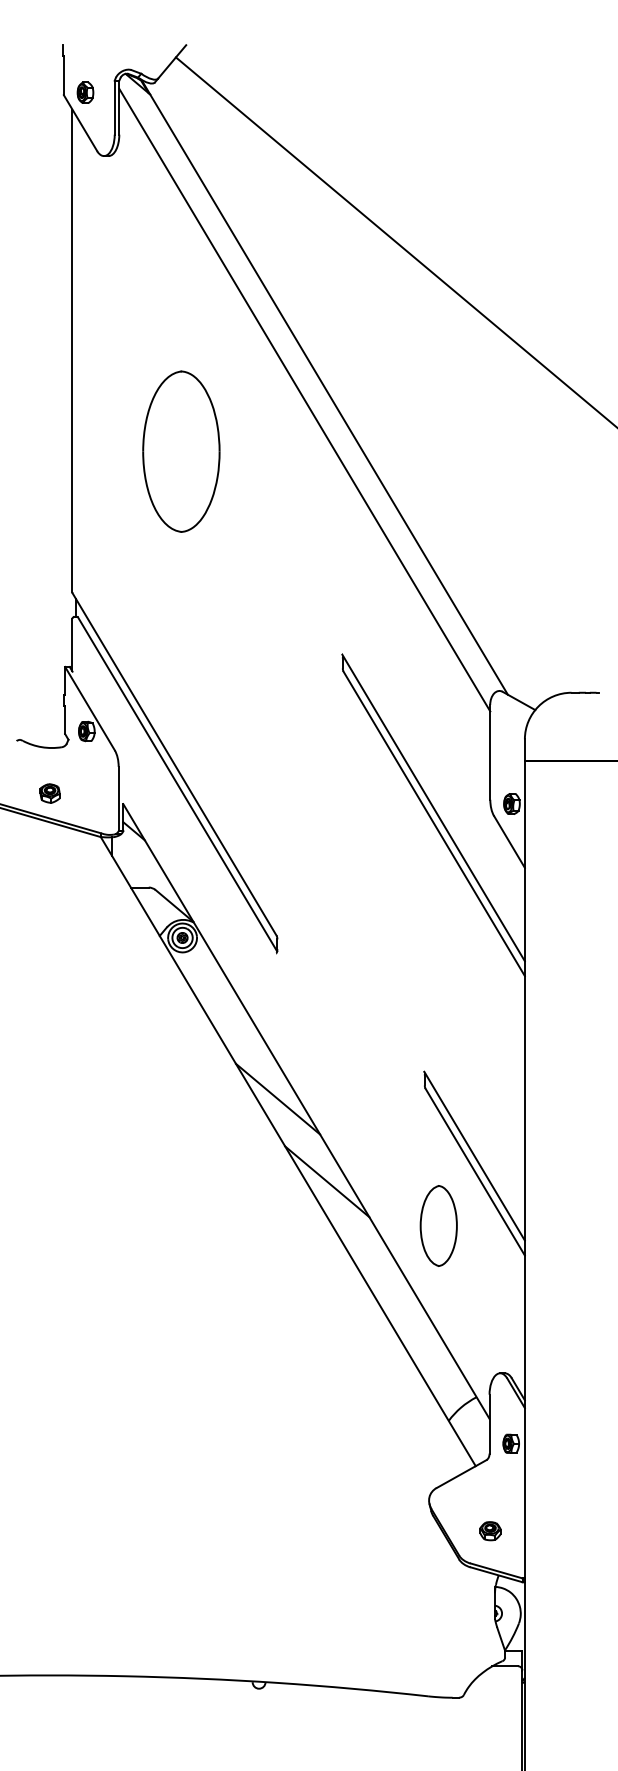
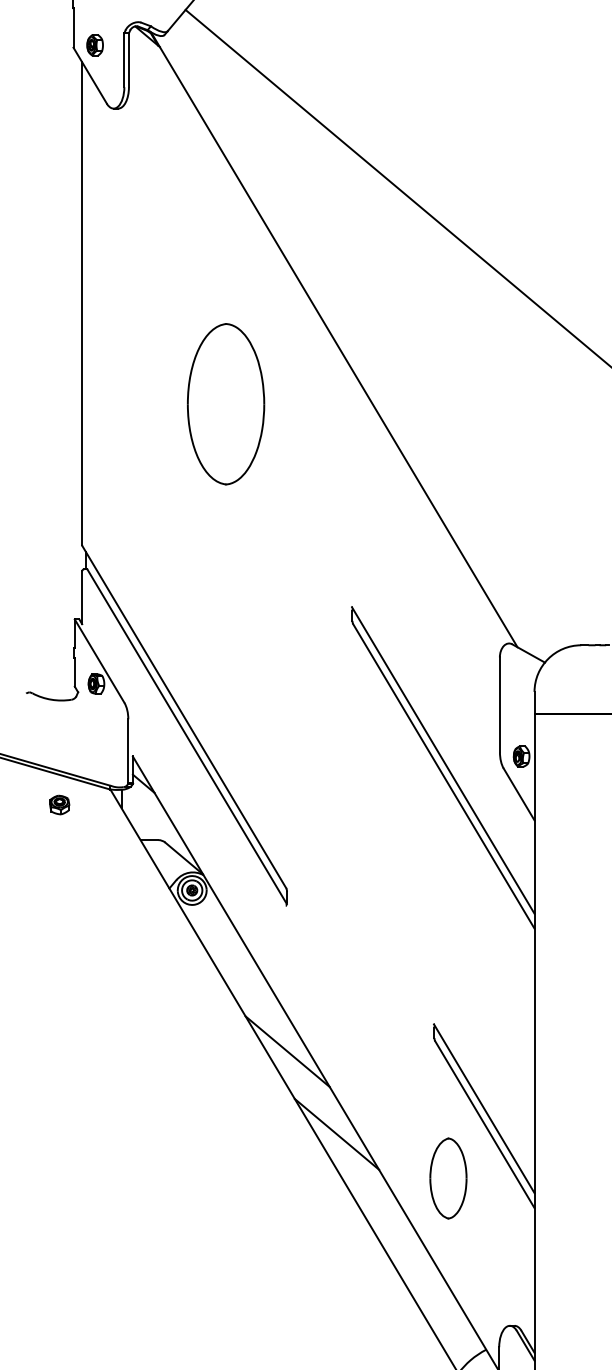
line: (304, 399) -> (314, 352), removed
part: (181, 451) -> (226, 404), moved
part: (49, 793) -> (59, 805), moved

